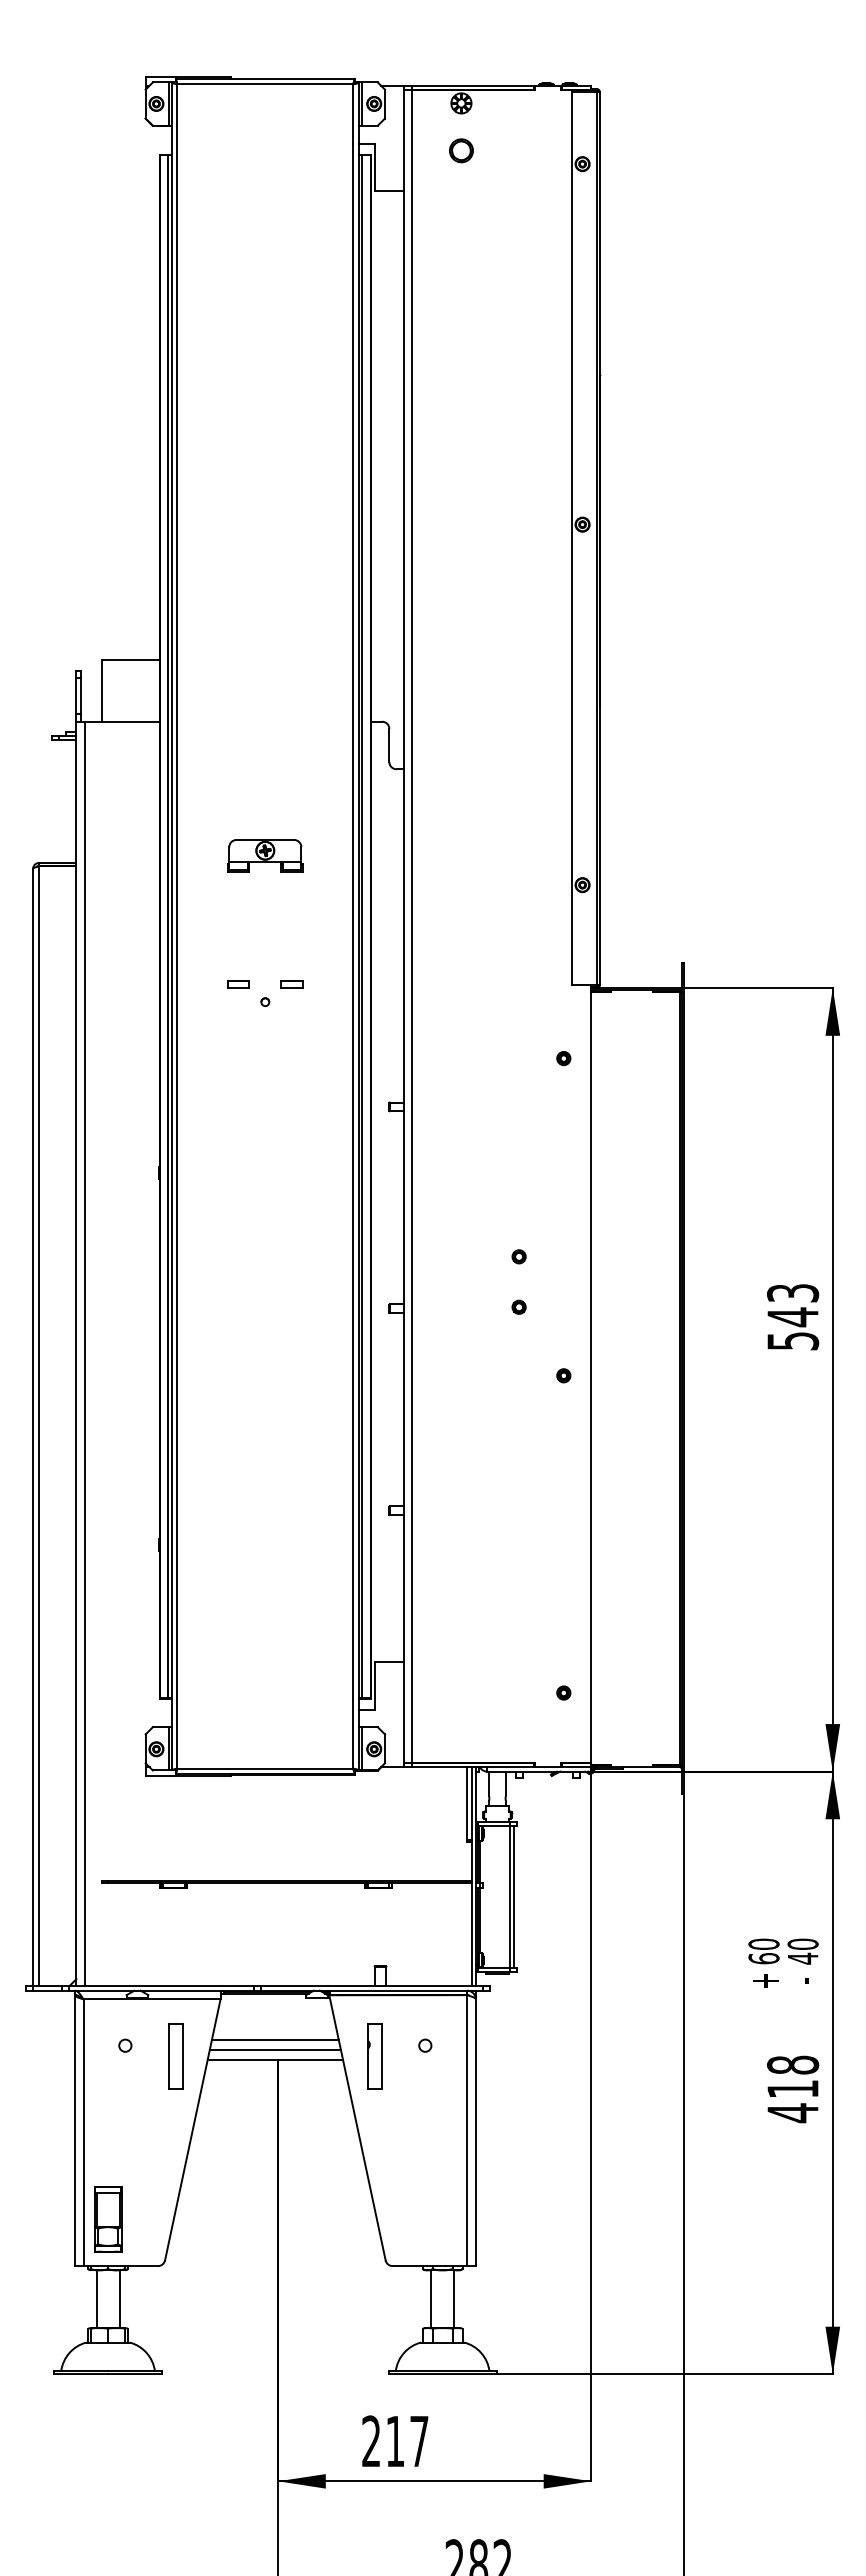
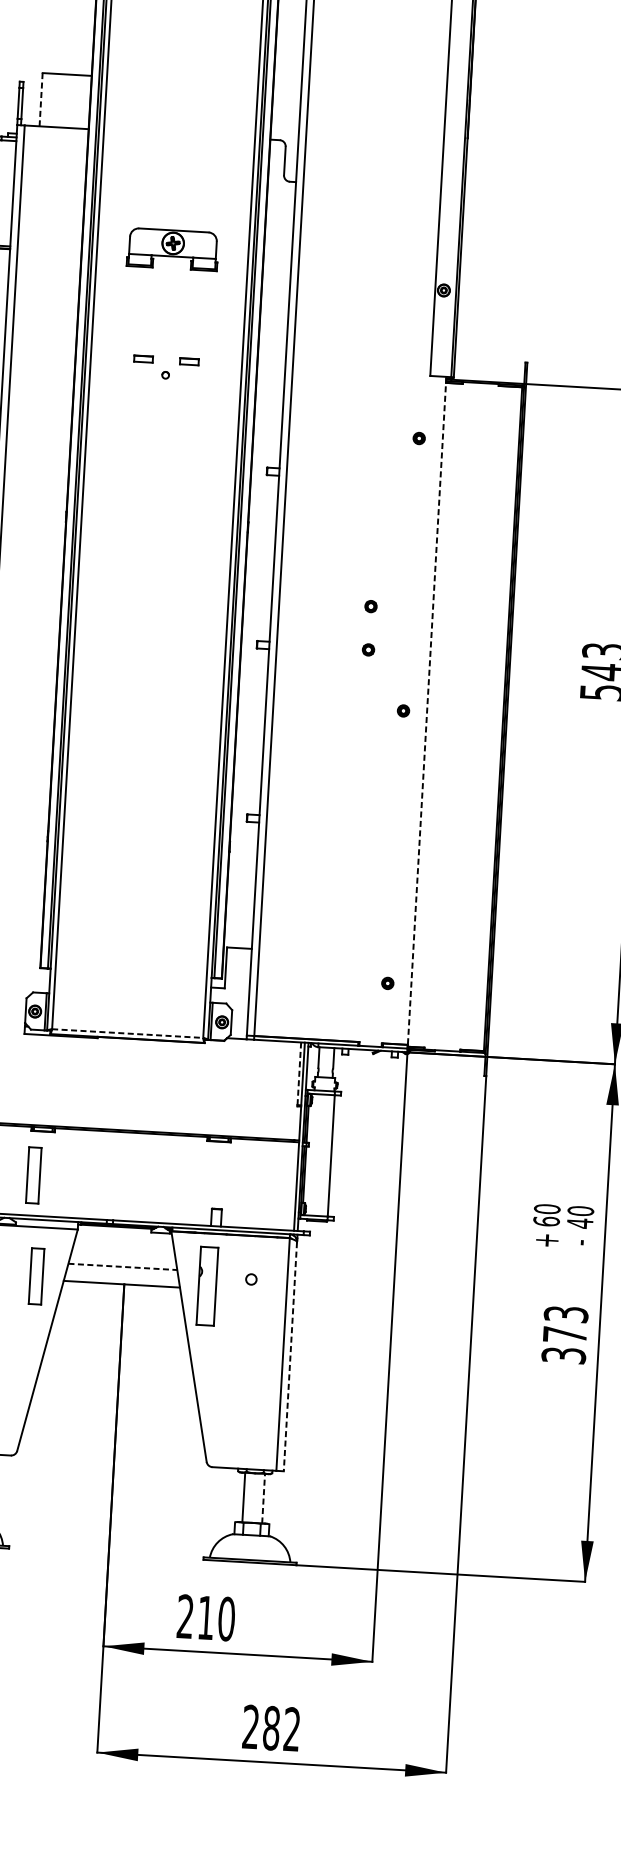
line: (102, 690) -> (41, 99), solid -> dashed
part: (265, 855) -> (173, 249), size x1.4
line: (591, 1374) -> (427, 711), solid -> dashed
line: (265, 1768) -> (127, 1033), solid -> dashed
line: (467, 1804) -> (299, 1074), solid -> dashed
line: (514, 1896) -> (335, 1155), removed
part: (165, 1939) -> (33, 1175), added
line: (275, 2039) -> (123, 1266), solid -> dashed
line: (274, 2049) -> (121, 1275), removed
part: (374, 2056) -> (207, 1286), size x1.4
text: (793, 2089) -> (565, 1335), 418 -> 373
line: (475, 2133) -> (290, 1357), solid -> dashed
line: (454, 2299) -> (263, 1498), solid -> dashed
text: (419, 2441) -> (226, 1619), 217 -> 210

